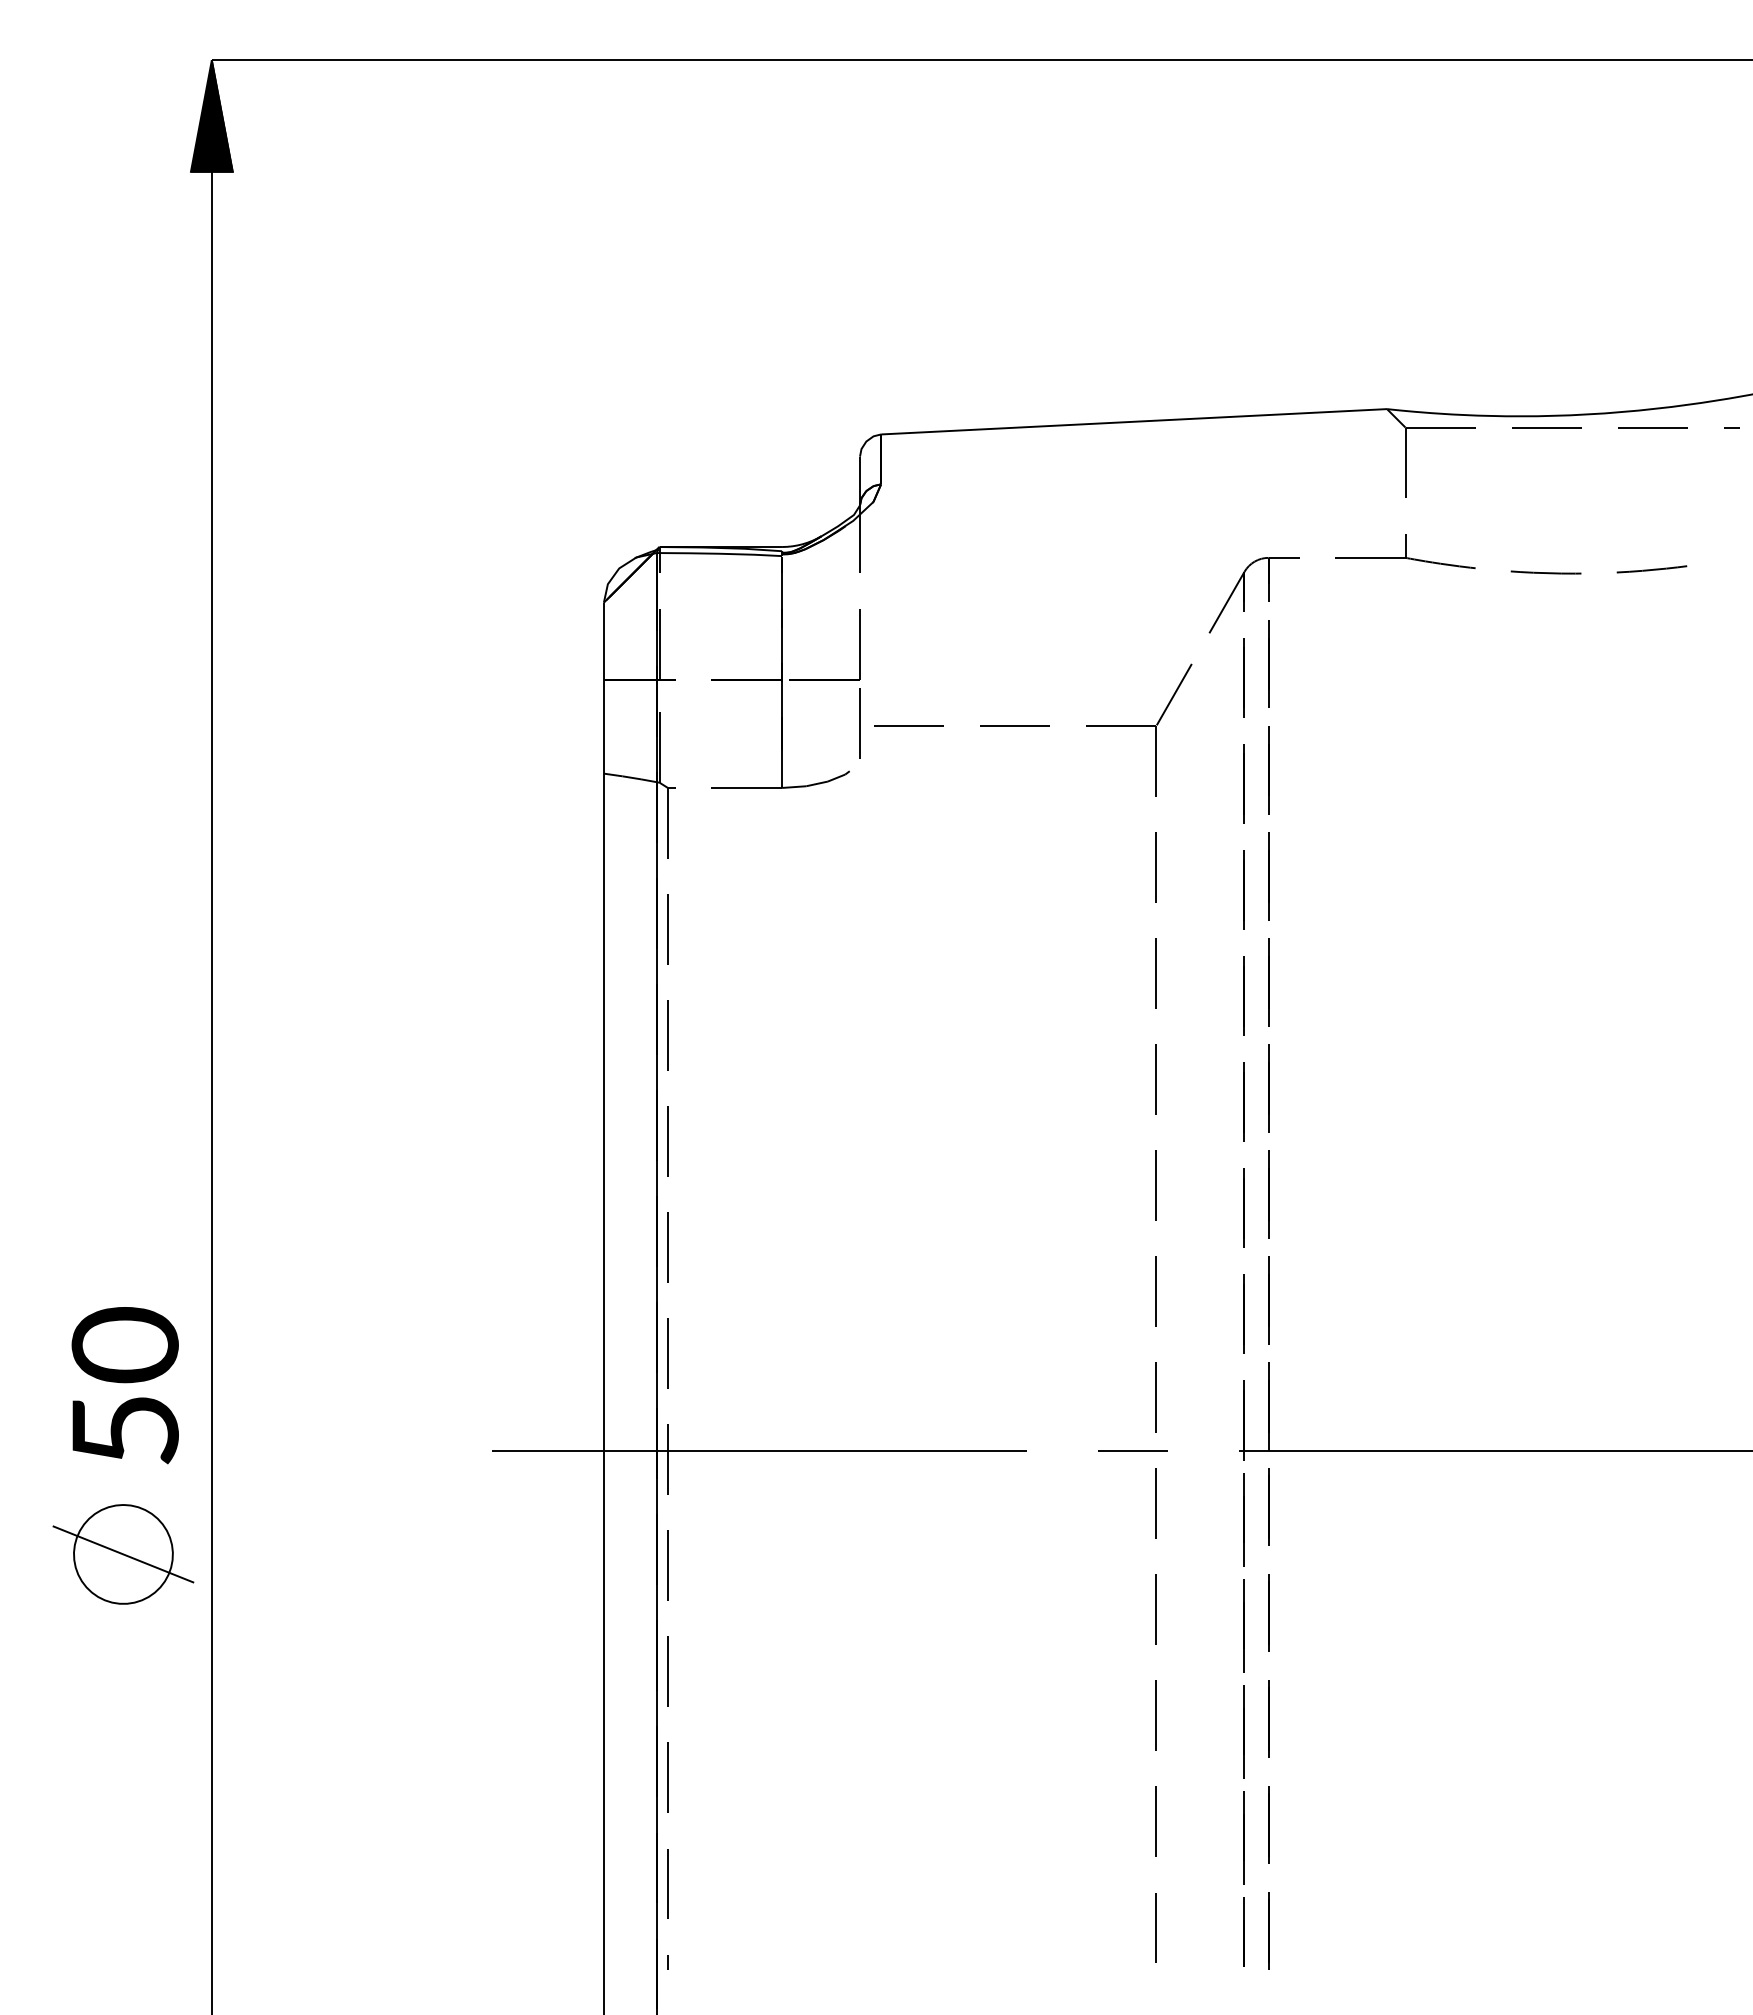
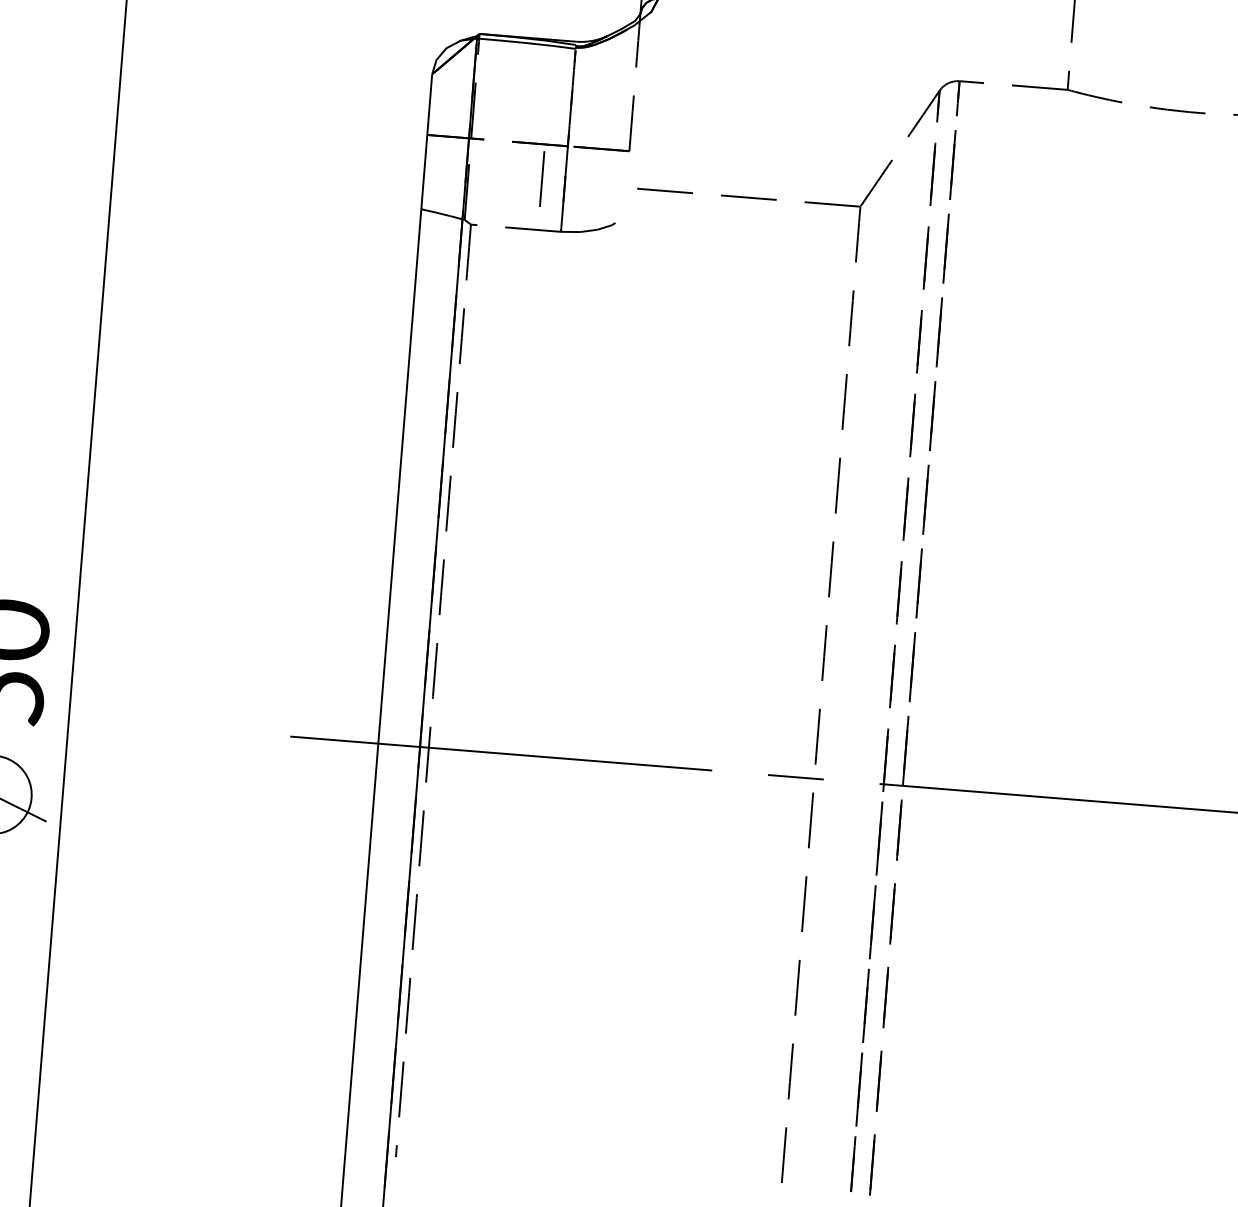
line: (859, 723) -> (541, 179), moved

